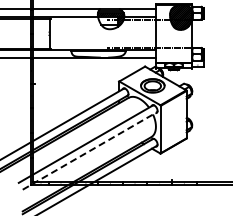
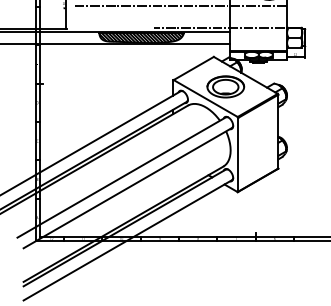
line: (124, 33) -> (181, 5), added
hatch: (98, 54) -> (141, 38), added
line: (90, 150) -> (128, 187), dashed -> solid

